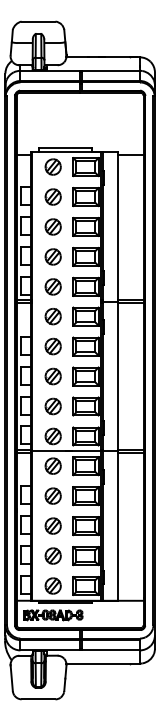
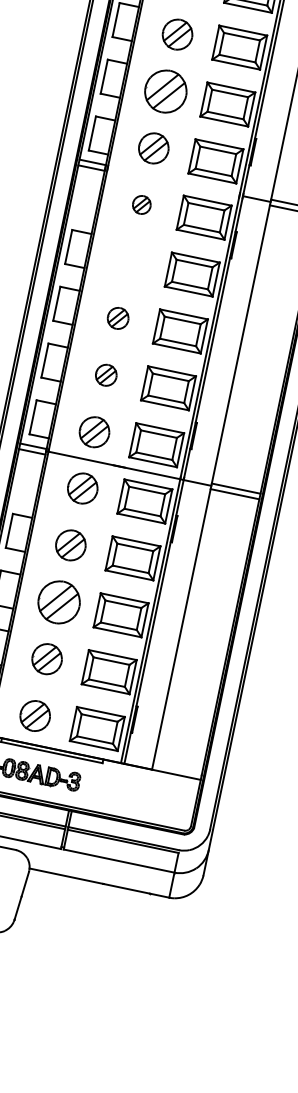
part: (52, 256) -> (164, 90), size x1.4
part: (52, 316) -> (140, 204), size x0.6
part: (52, 346) -> (128, 261), removed
part: (52, 376) -> (116, 318), size x0.7
part: (52, 406) -> (105, 375), size x0.7
part: (52, 525) -> (57, 600), size x1.4

